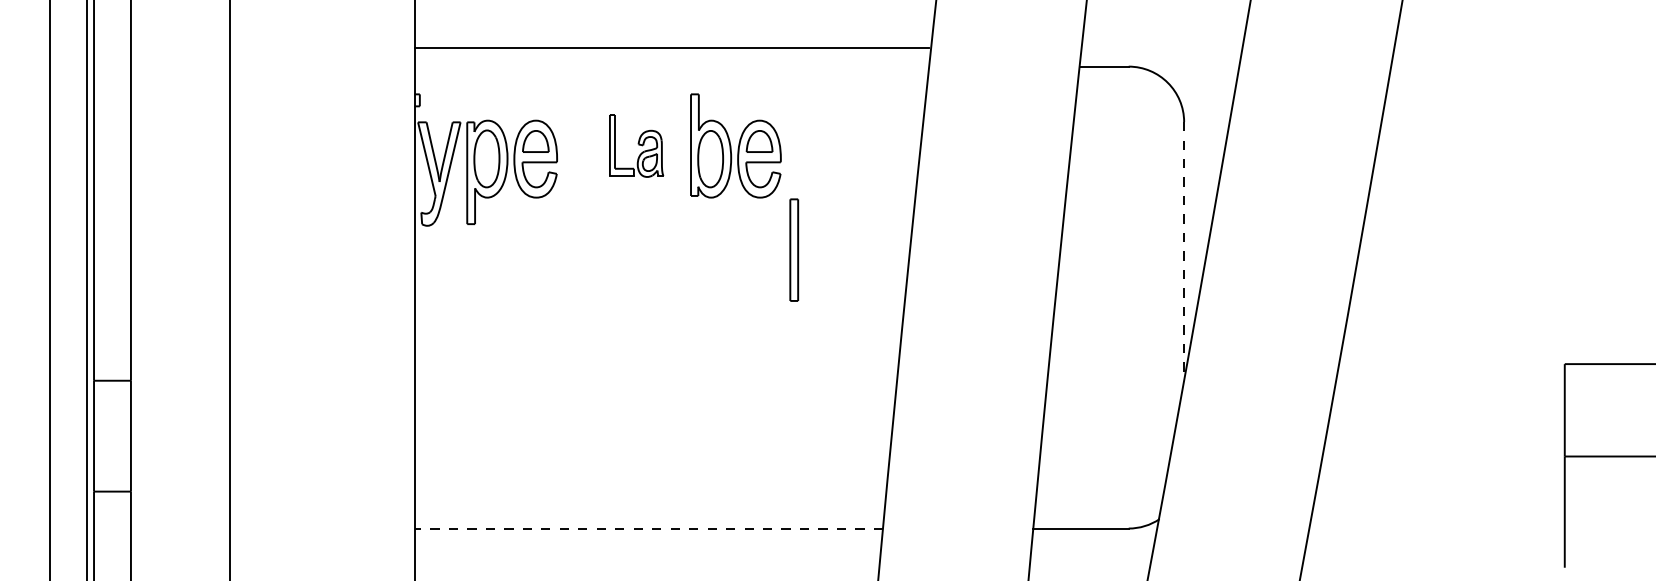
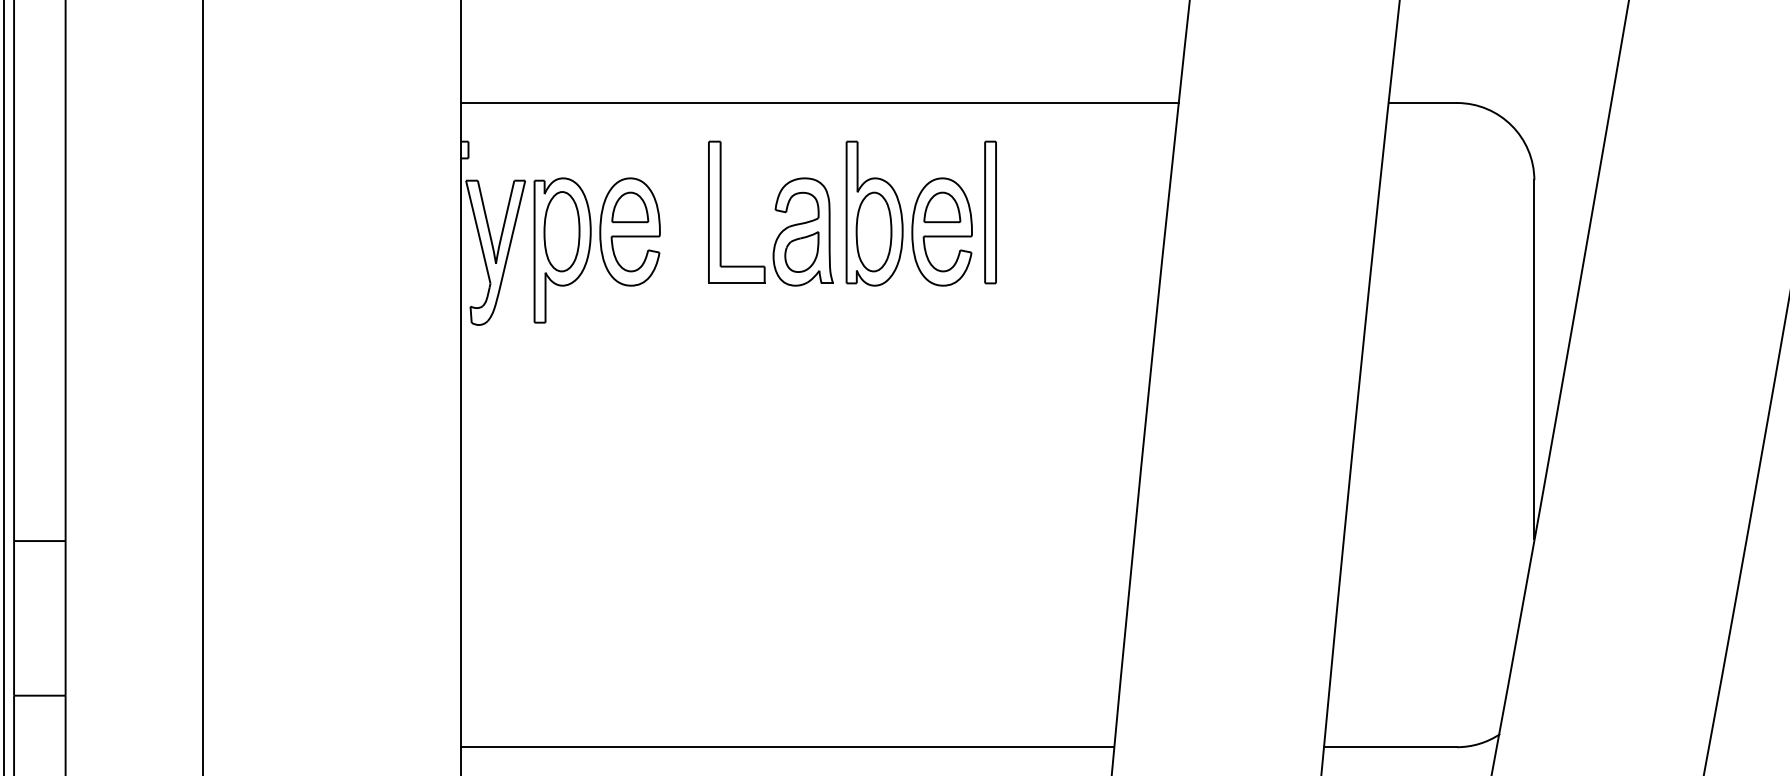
line: (671, 47) -> (819, 102), moved
part: (636, 145) -> (770, 212), size x1.67
part: (794, 249) -> (990, 211), moved
line: (1184, 250) -> (1534, 359), dashed -> solid
line: (648, 528) -> (787, 747), dashed -> solid

